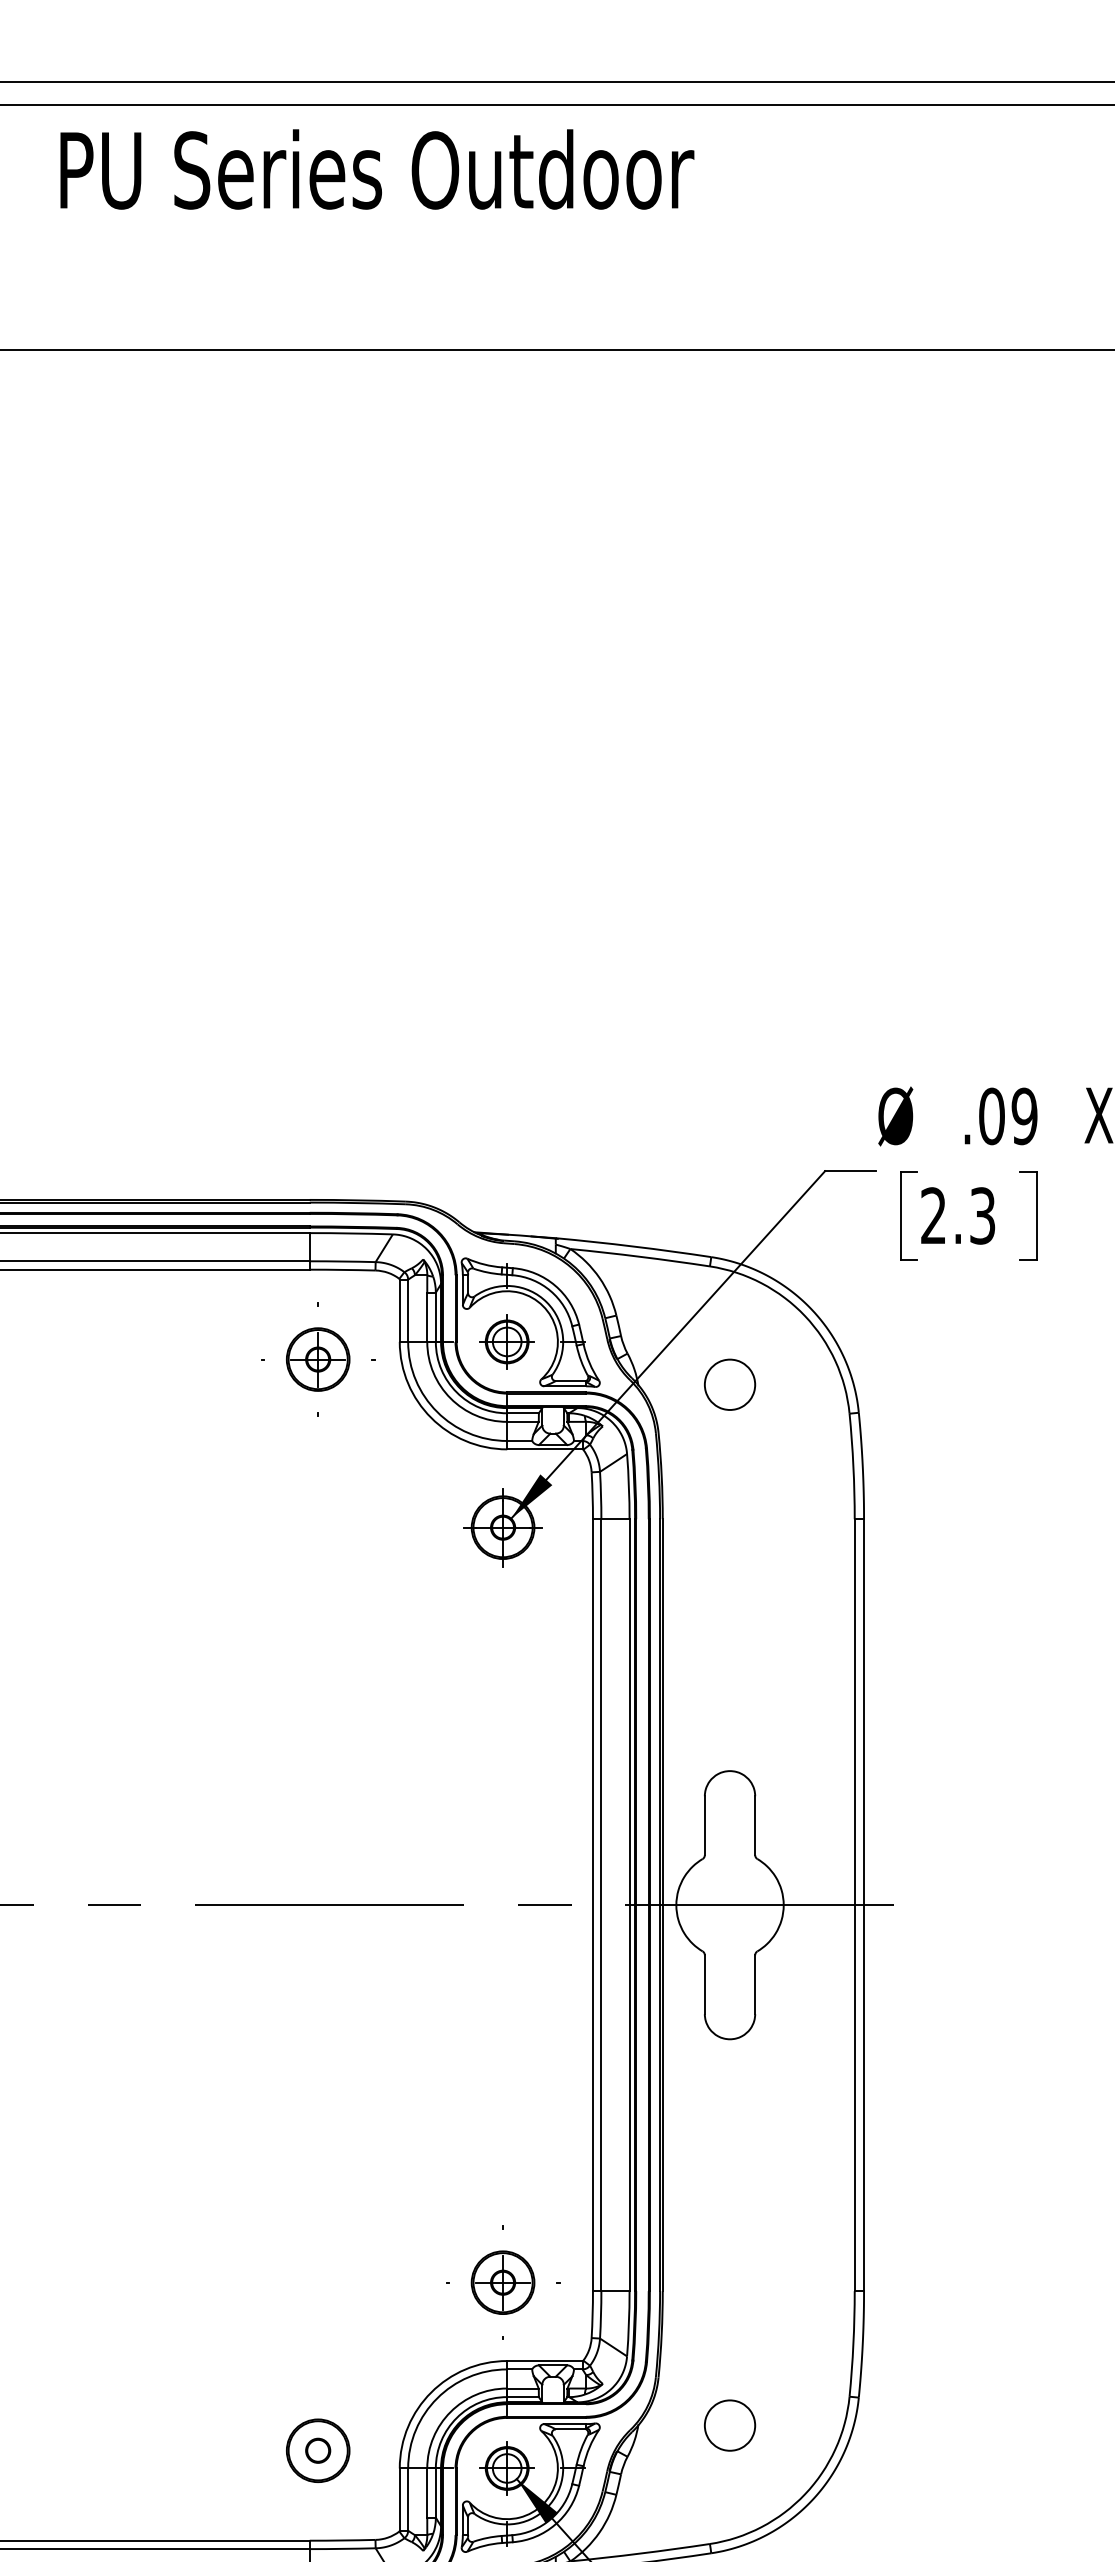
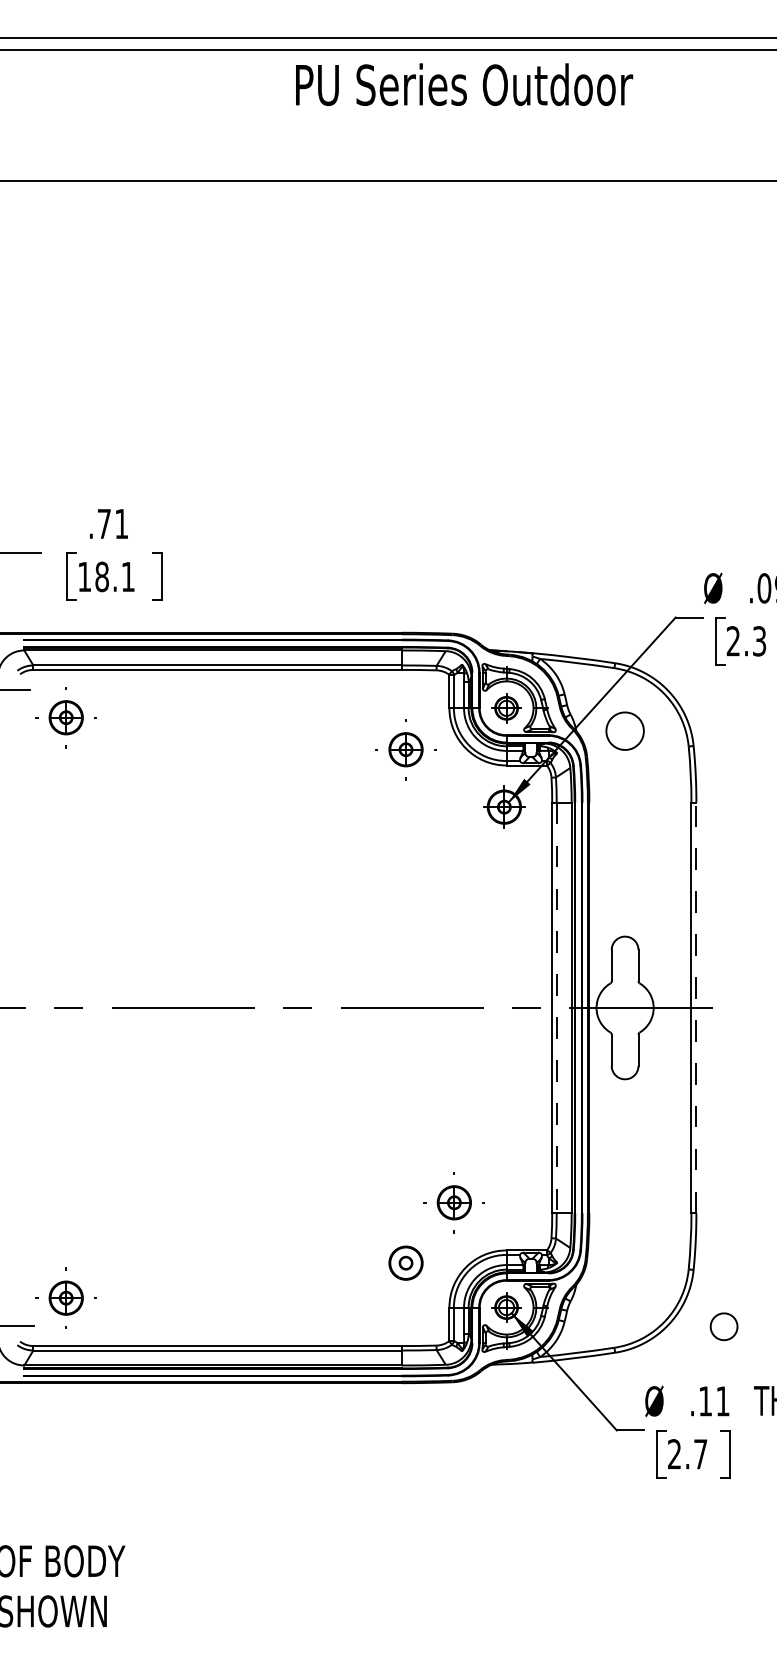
text: (377, 169) -> (464, 84), moved
part: (317, 1359) -> (405, 749), moved
part: (728, 1383) -> (624, 730), size x1.4
line: (864, 1904) -> (696, 1007), solid -> dashed
line: (601, 1906) -> (556, 1008), solid -> dashed
part: (501, 2282) -> (453, 1202), moved
part: (728, 2425) -> (723, 1326), moved
part: (317, 2449) -> (405, 1262), moved

